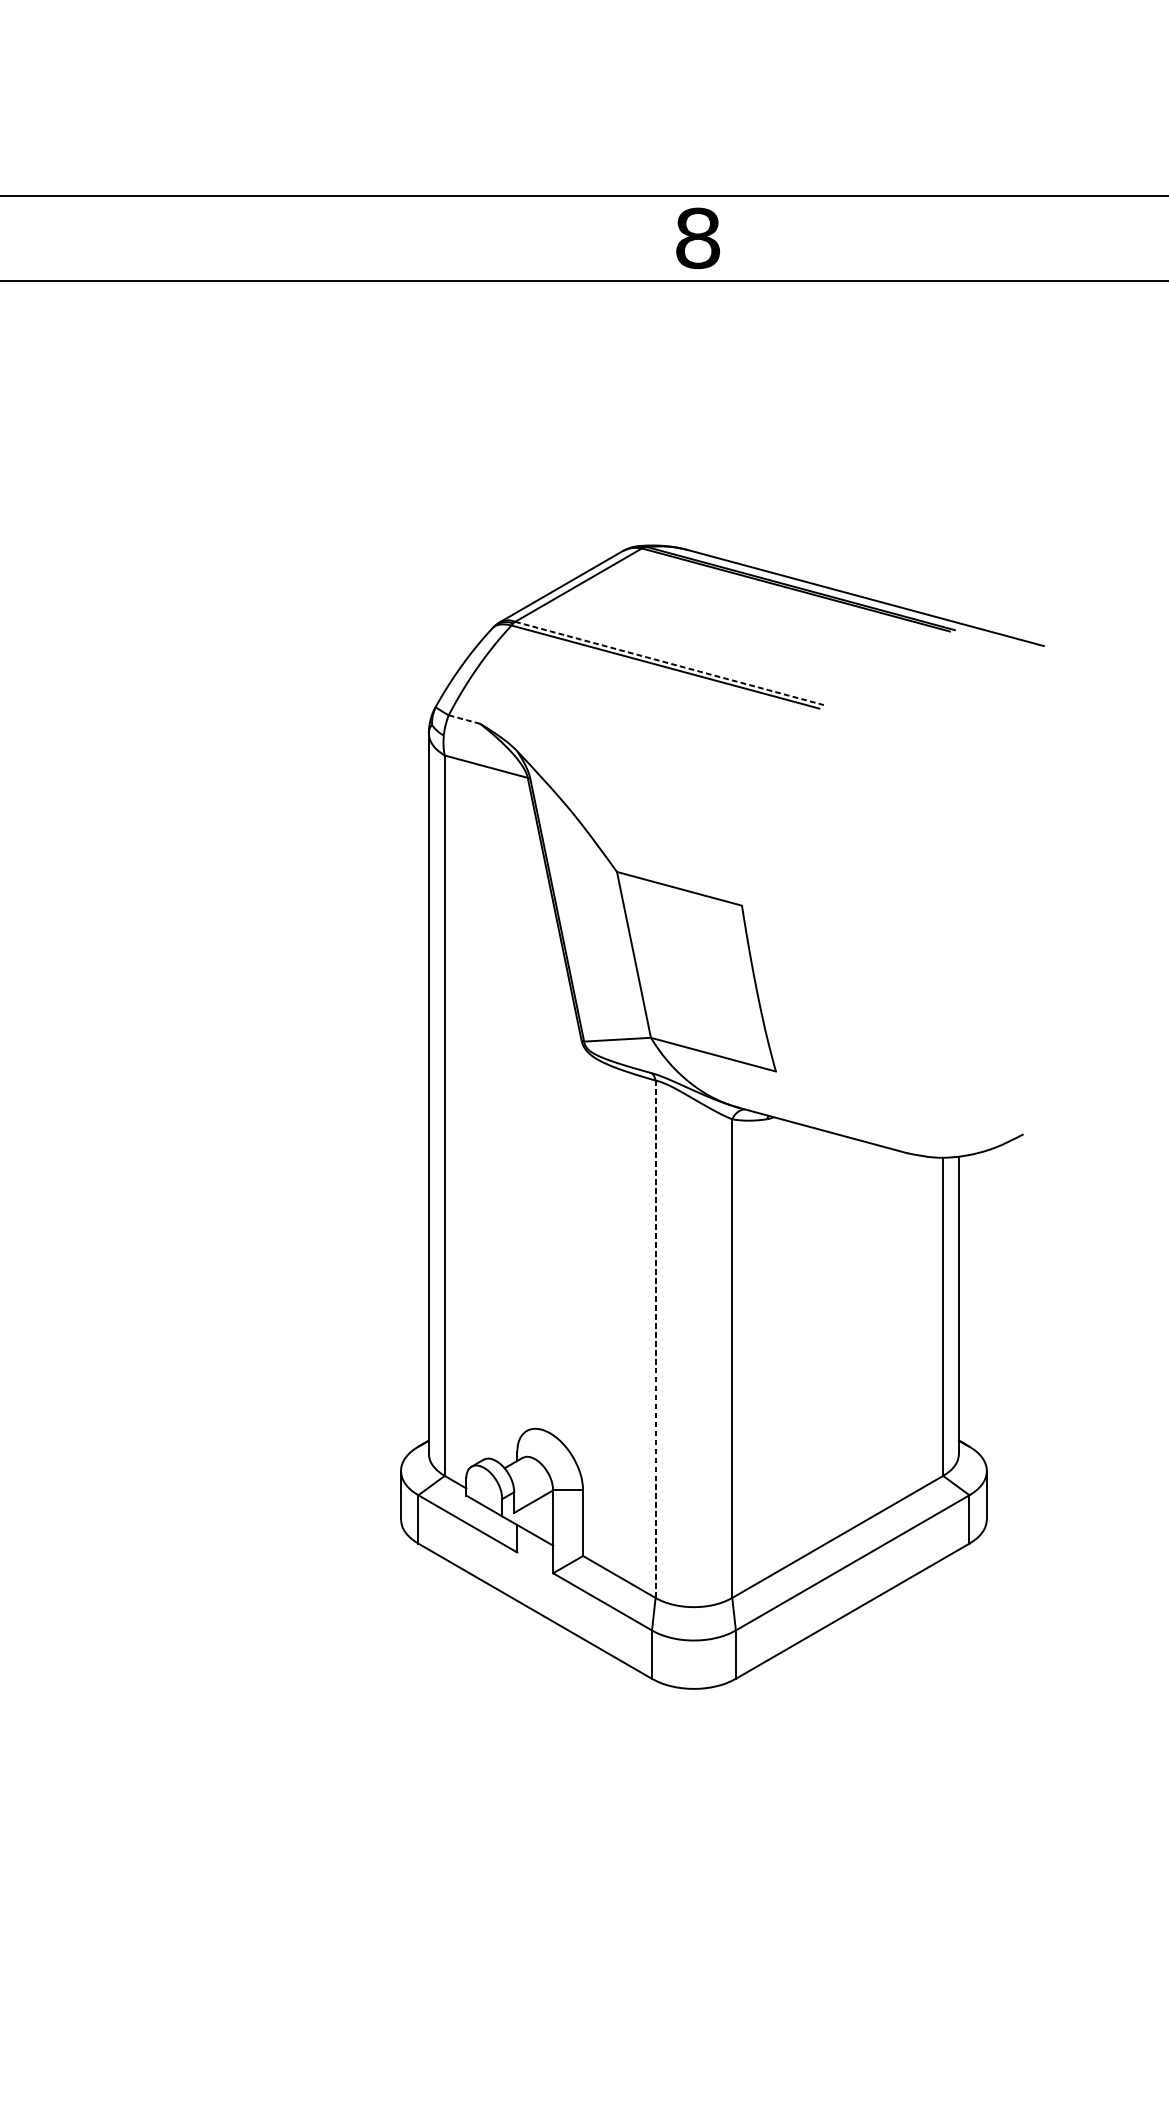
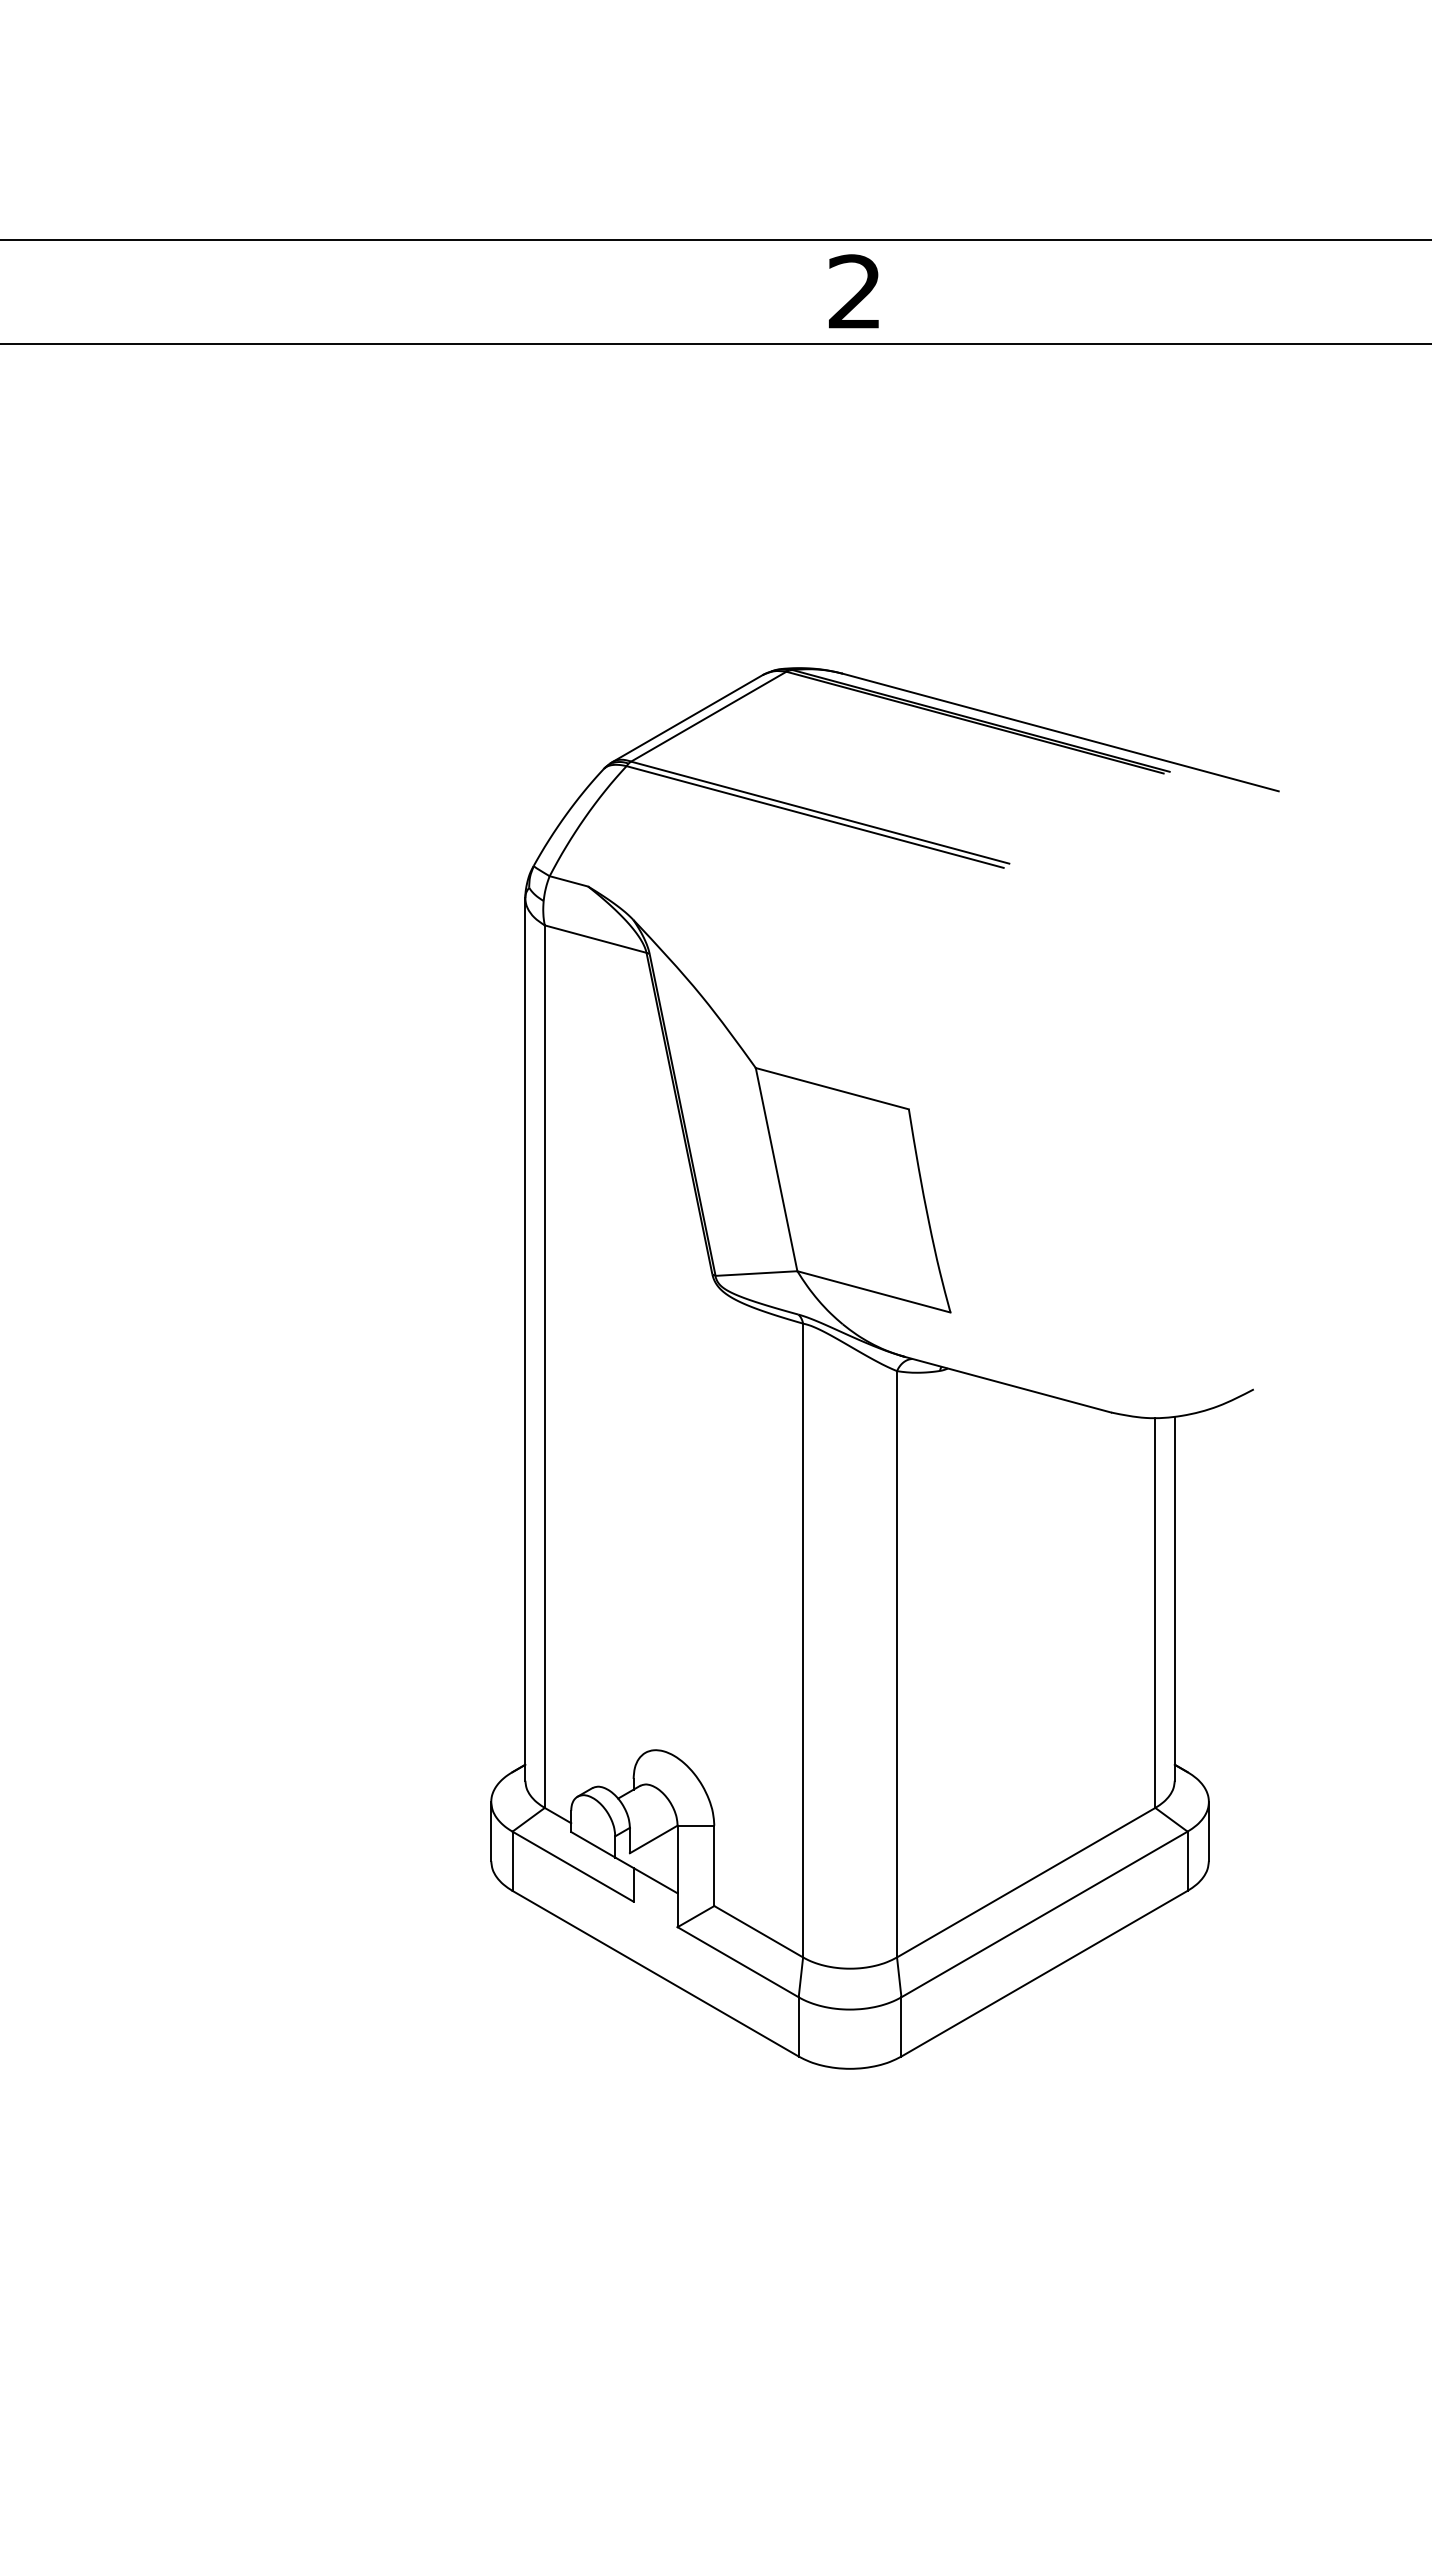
text: (698, 238) -> (855, 291), 8 -> 2
line: (669, 663) -> (820, 812), dashed -> solid
line: (464, 719) -> (568, 881), dashed -> solid
line: (655, 1339) -> (803, 1640), dashed -> solid

